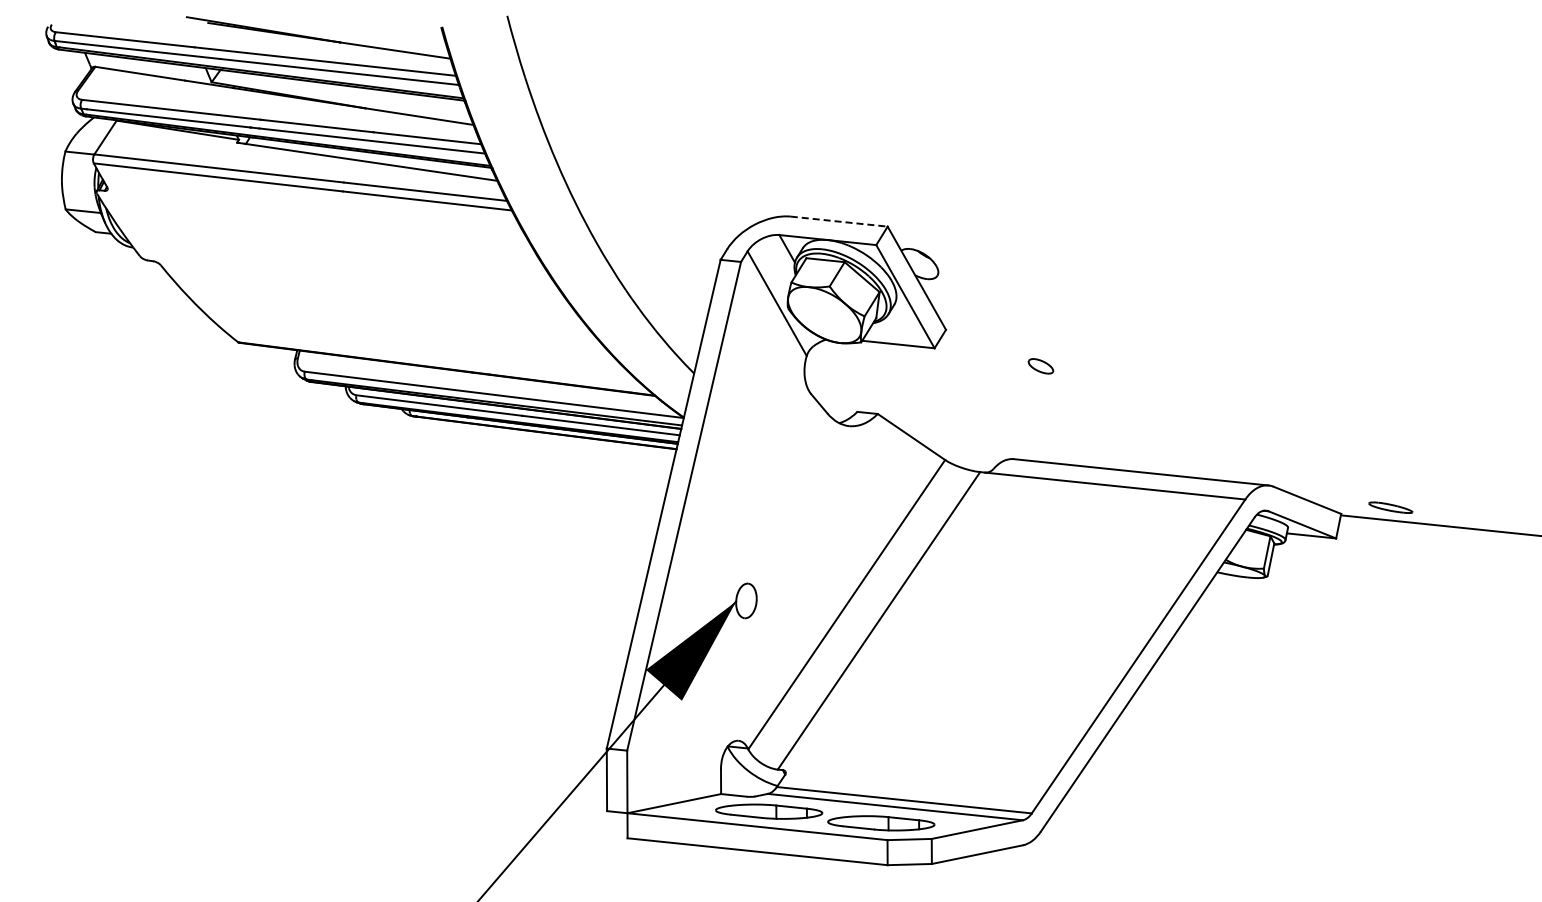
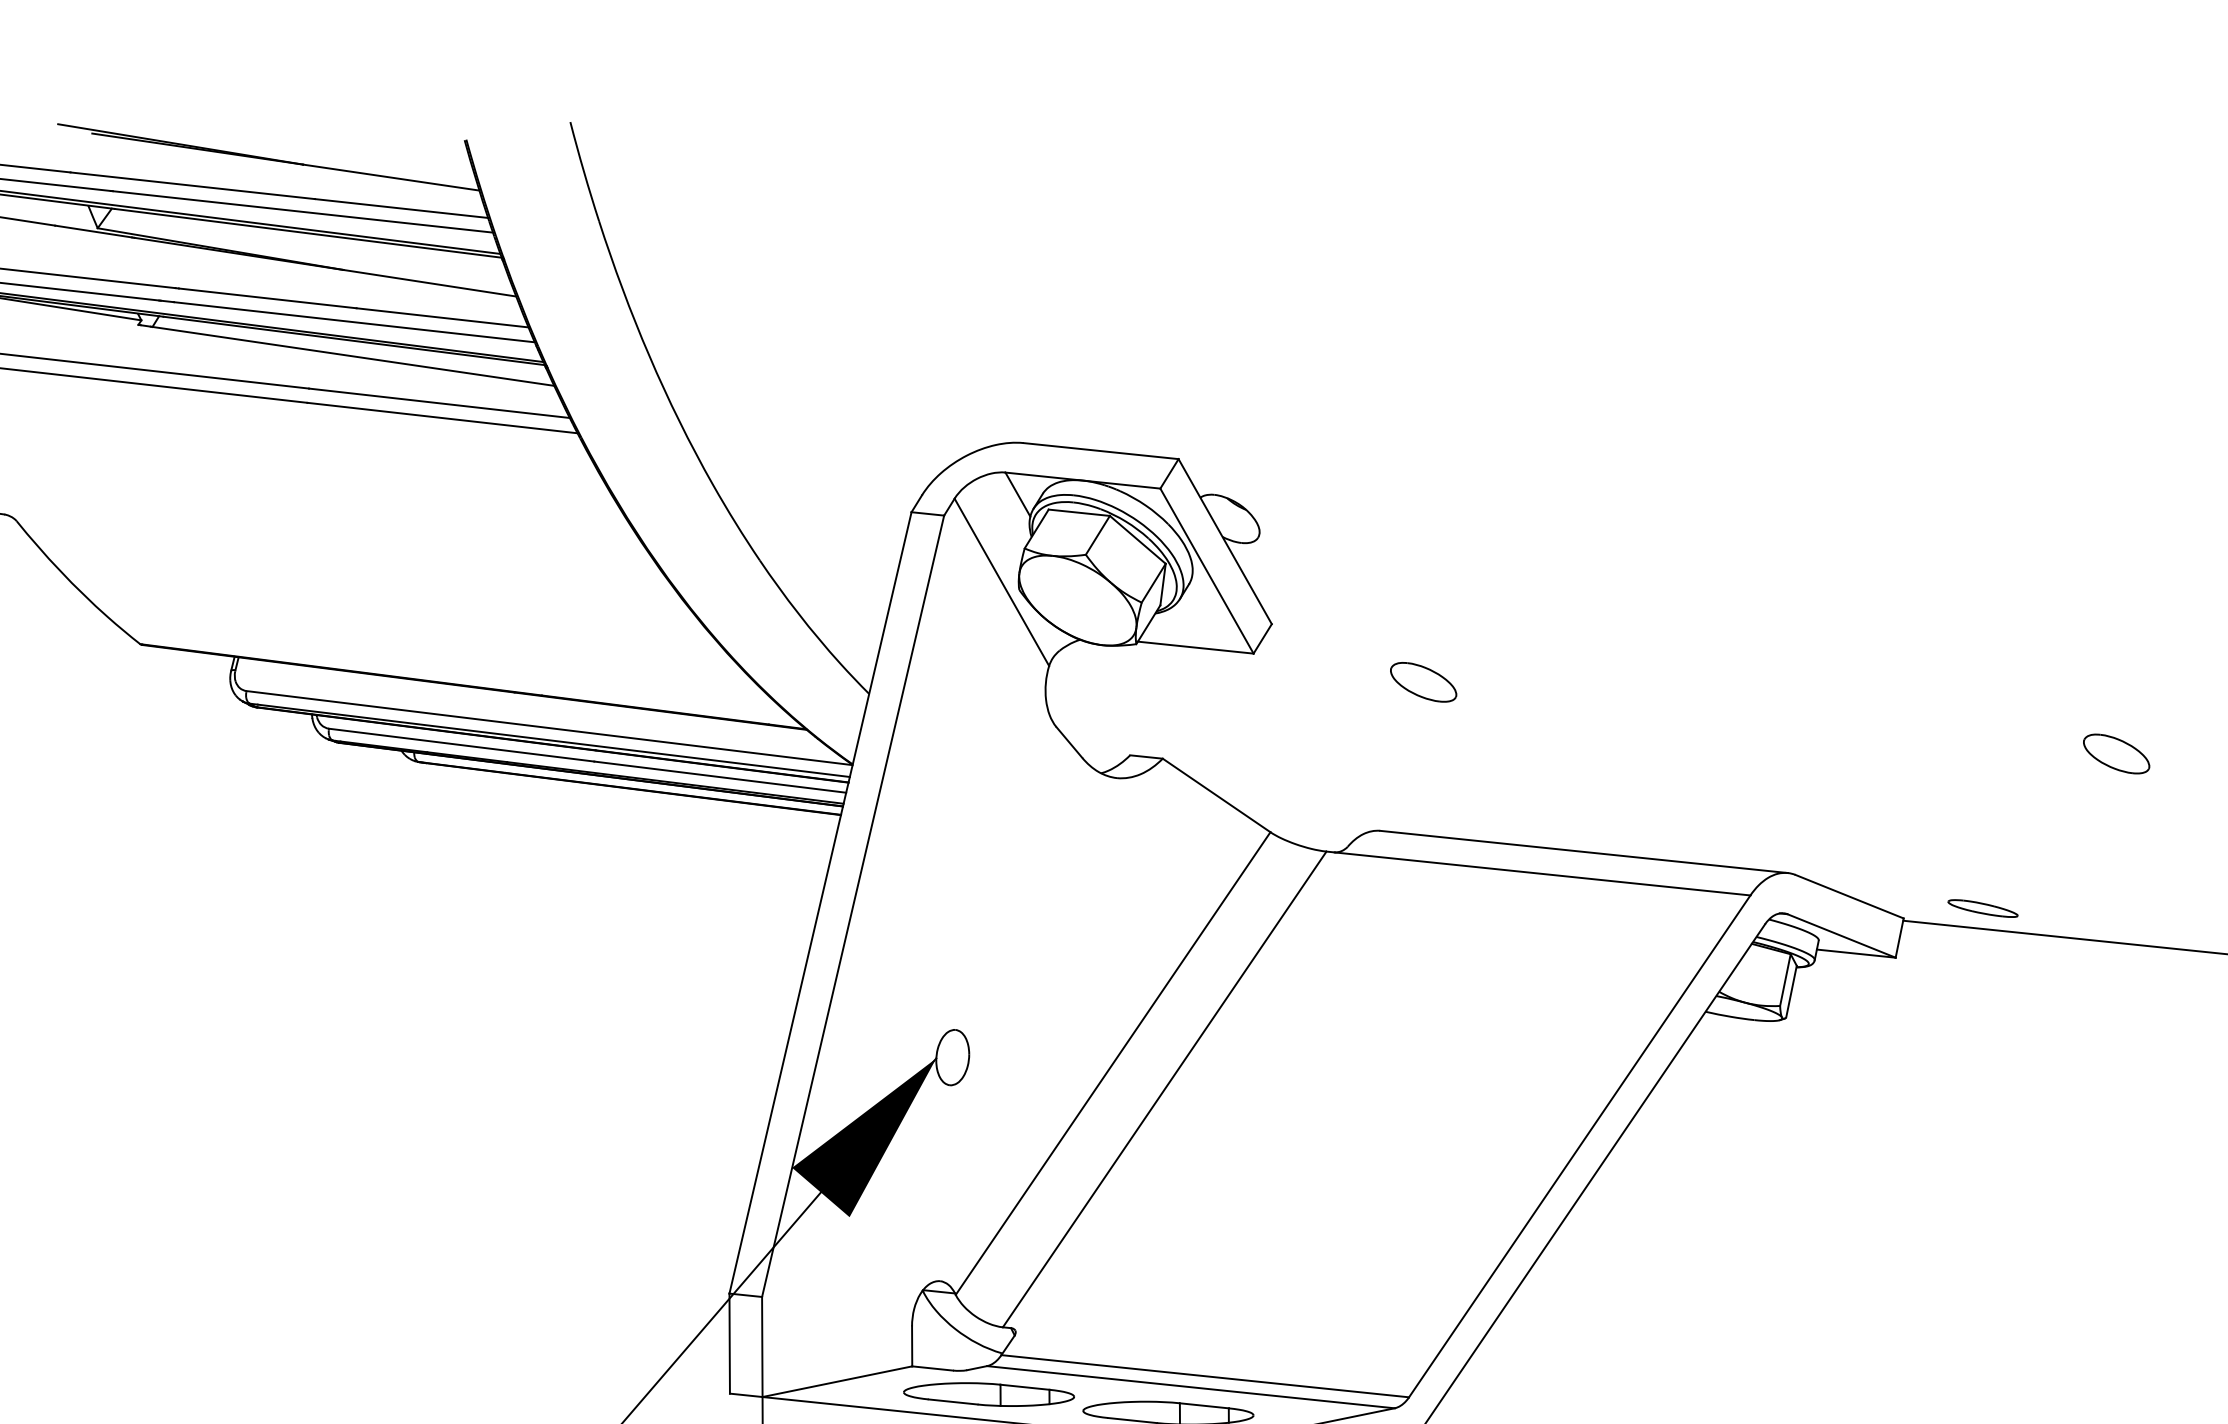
line: (839, 221) -> (1101, 450), dashed -> solid
part: (1040, 366) -> (1422, 682), size x1.67
part: (1474, 411) -> (2116, 754), added

